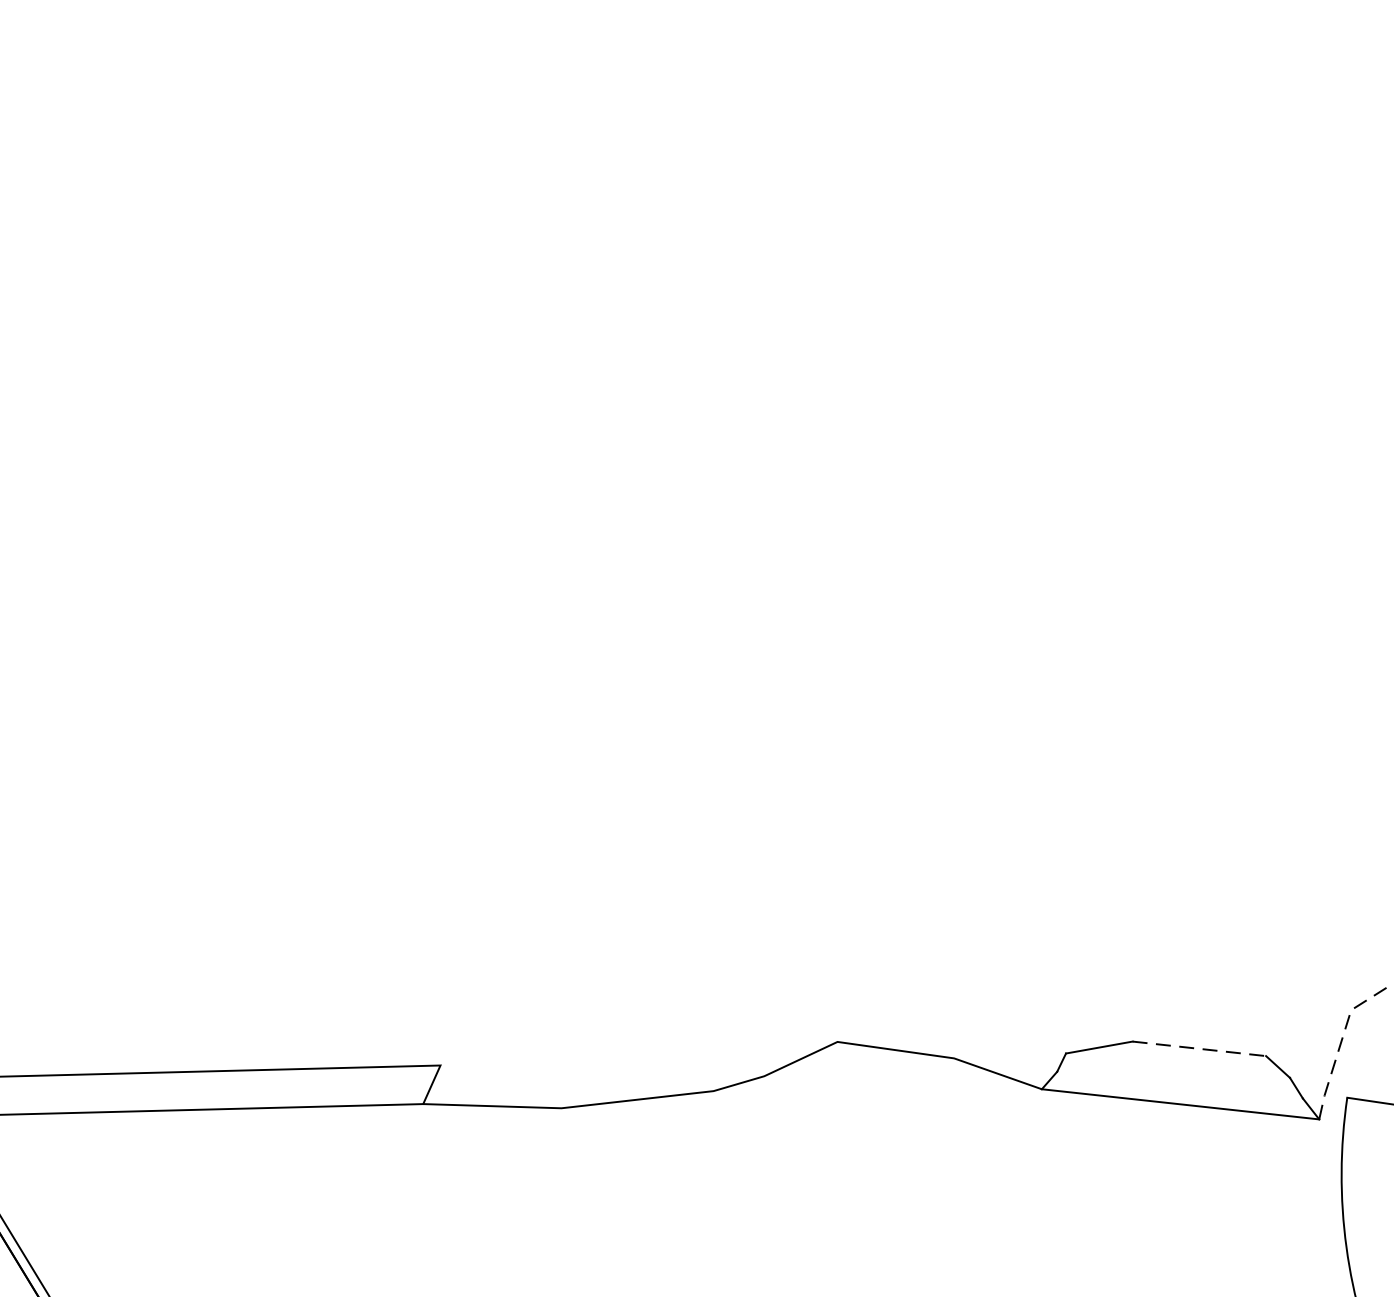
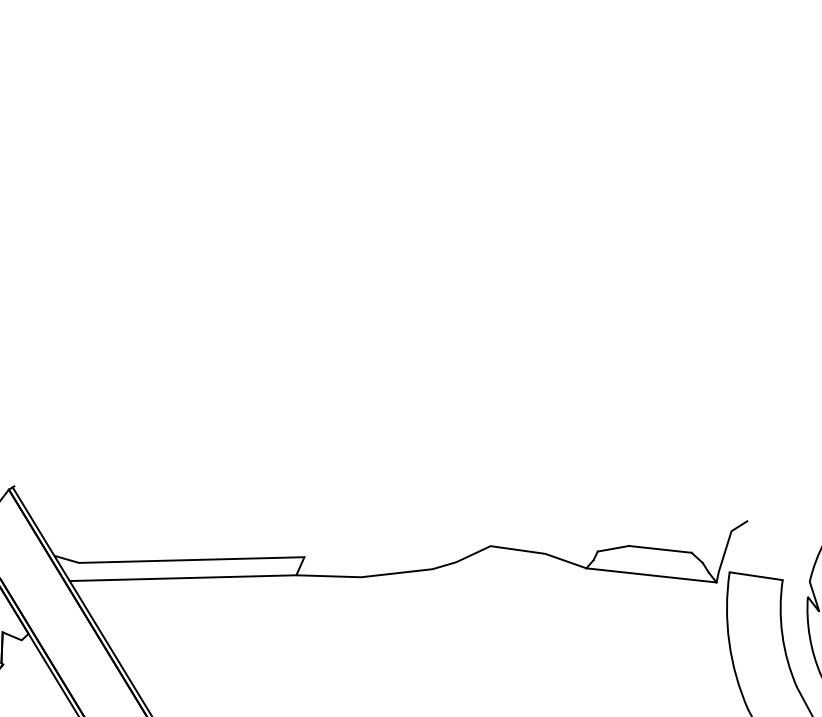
line: (1340, 1044) -> (726, 547), dashed -> solid
line: (1199, 1049) -> (660, 549), dashed -> solid

